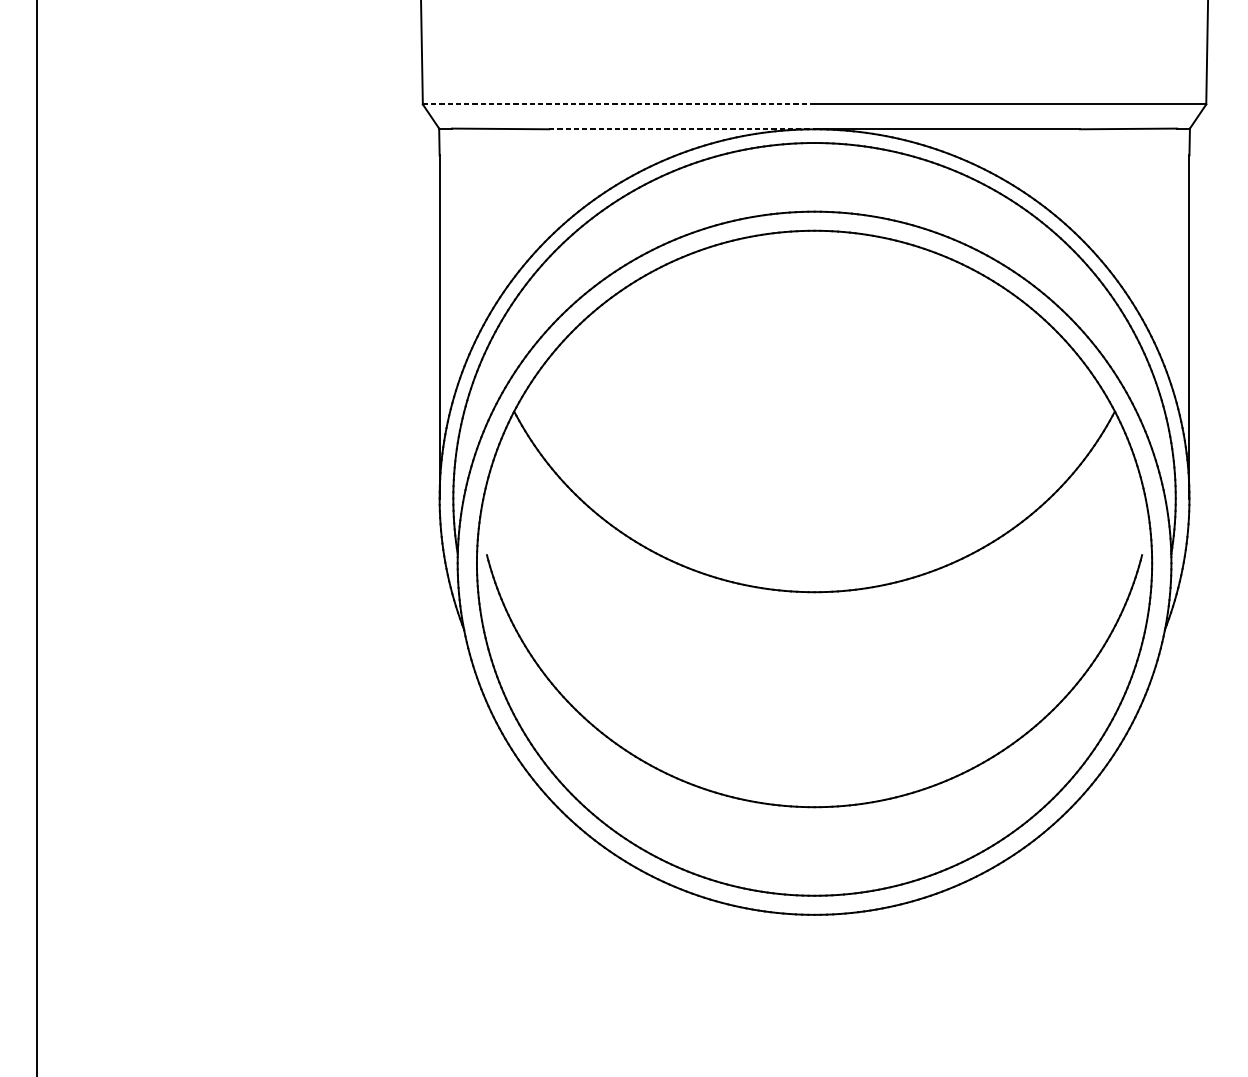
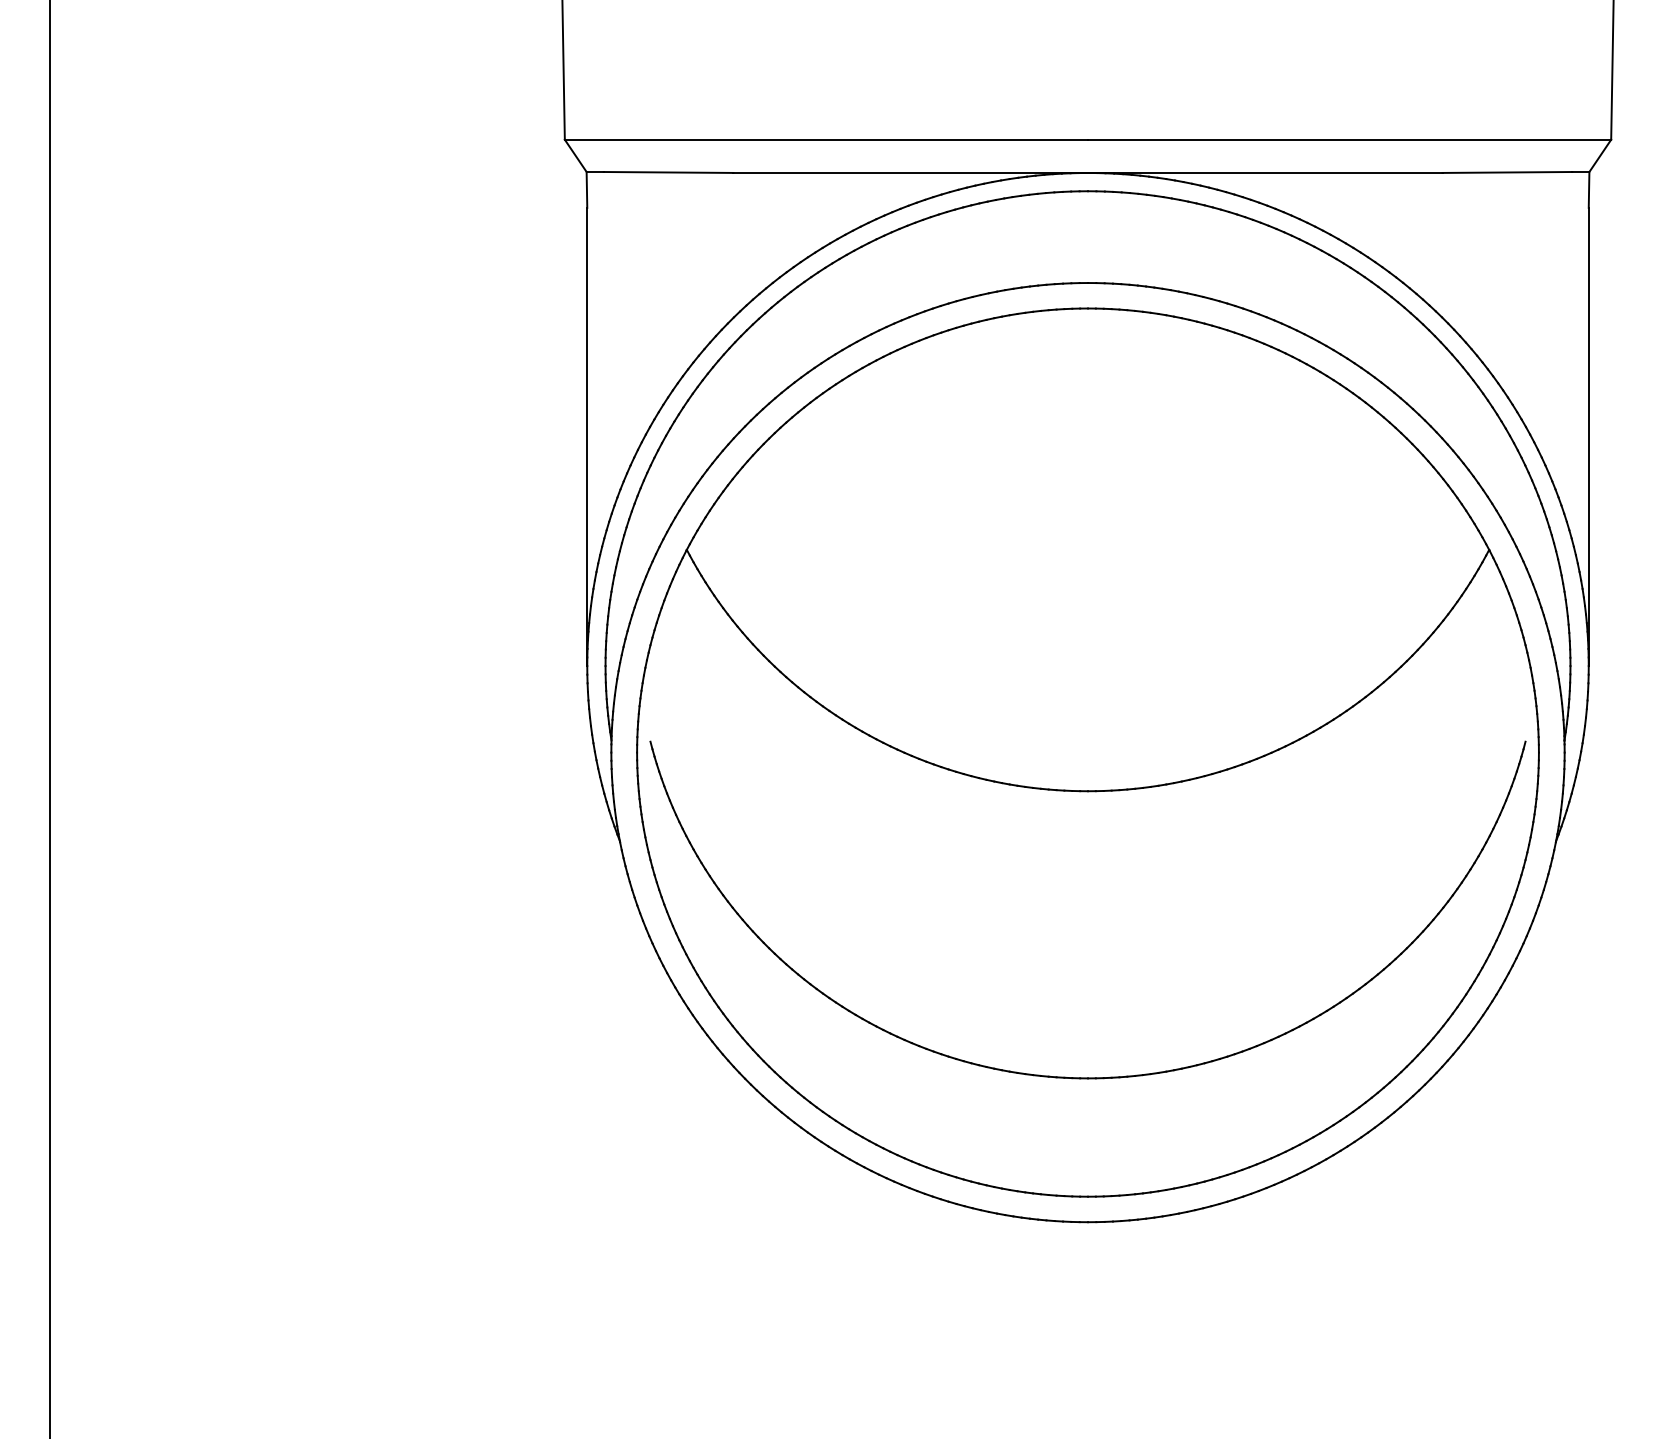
line: (618, 104) -> (826, 139), dashed -> solid
line: (682, 128) -> (911, 172), dashed -> solid

